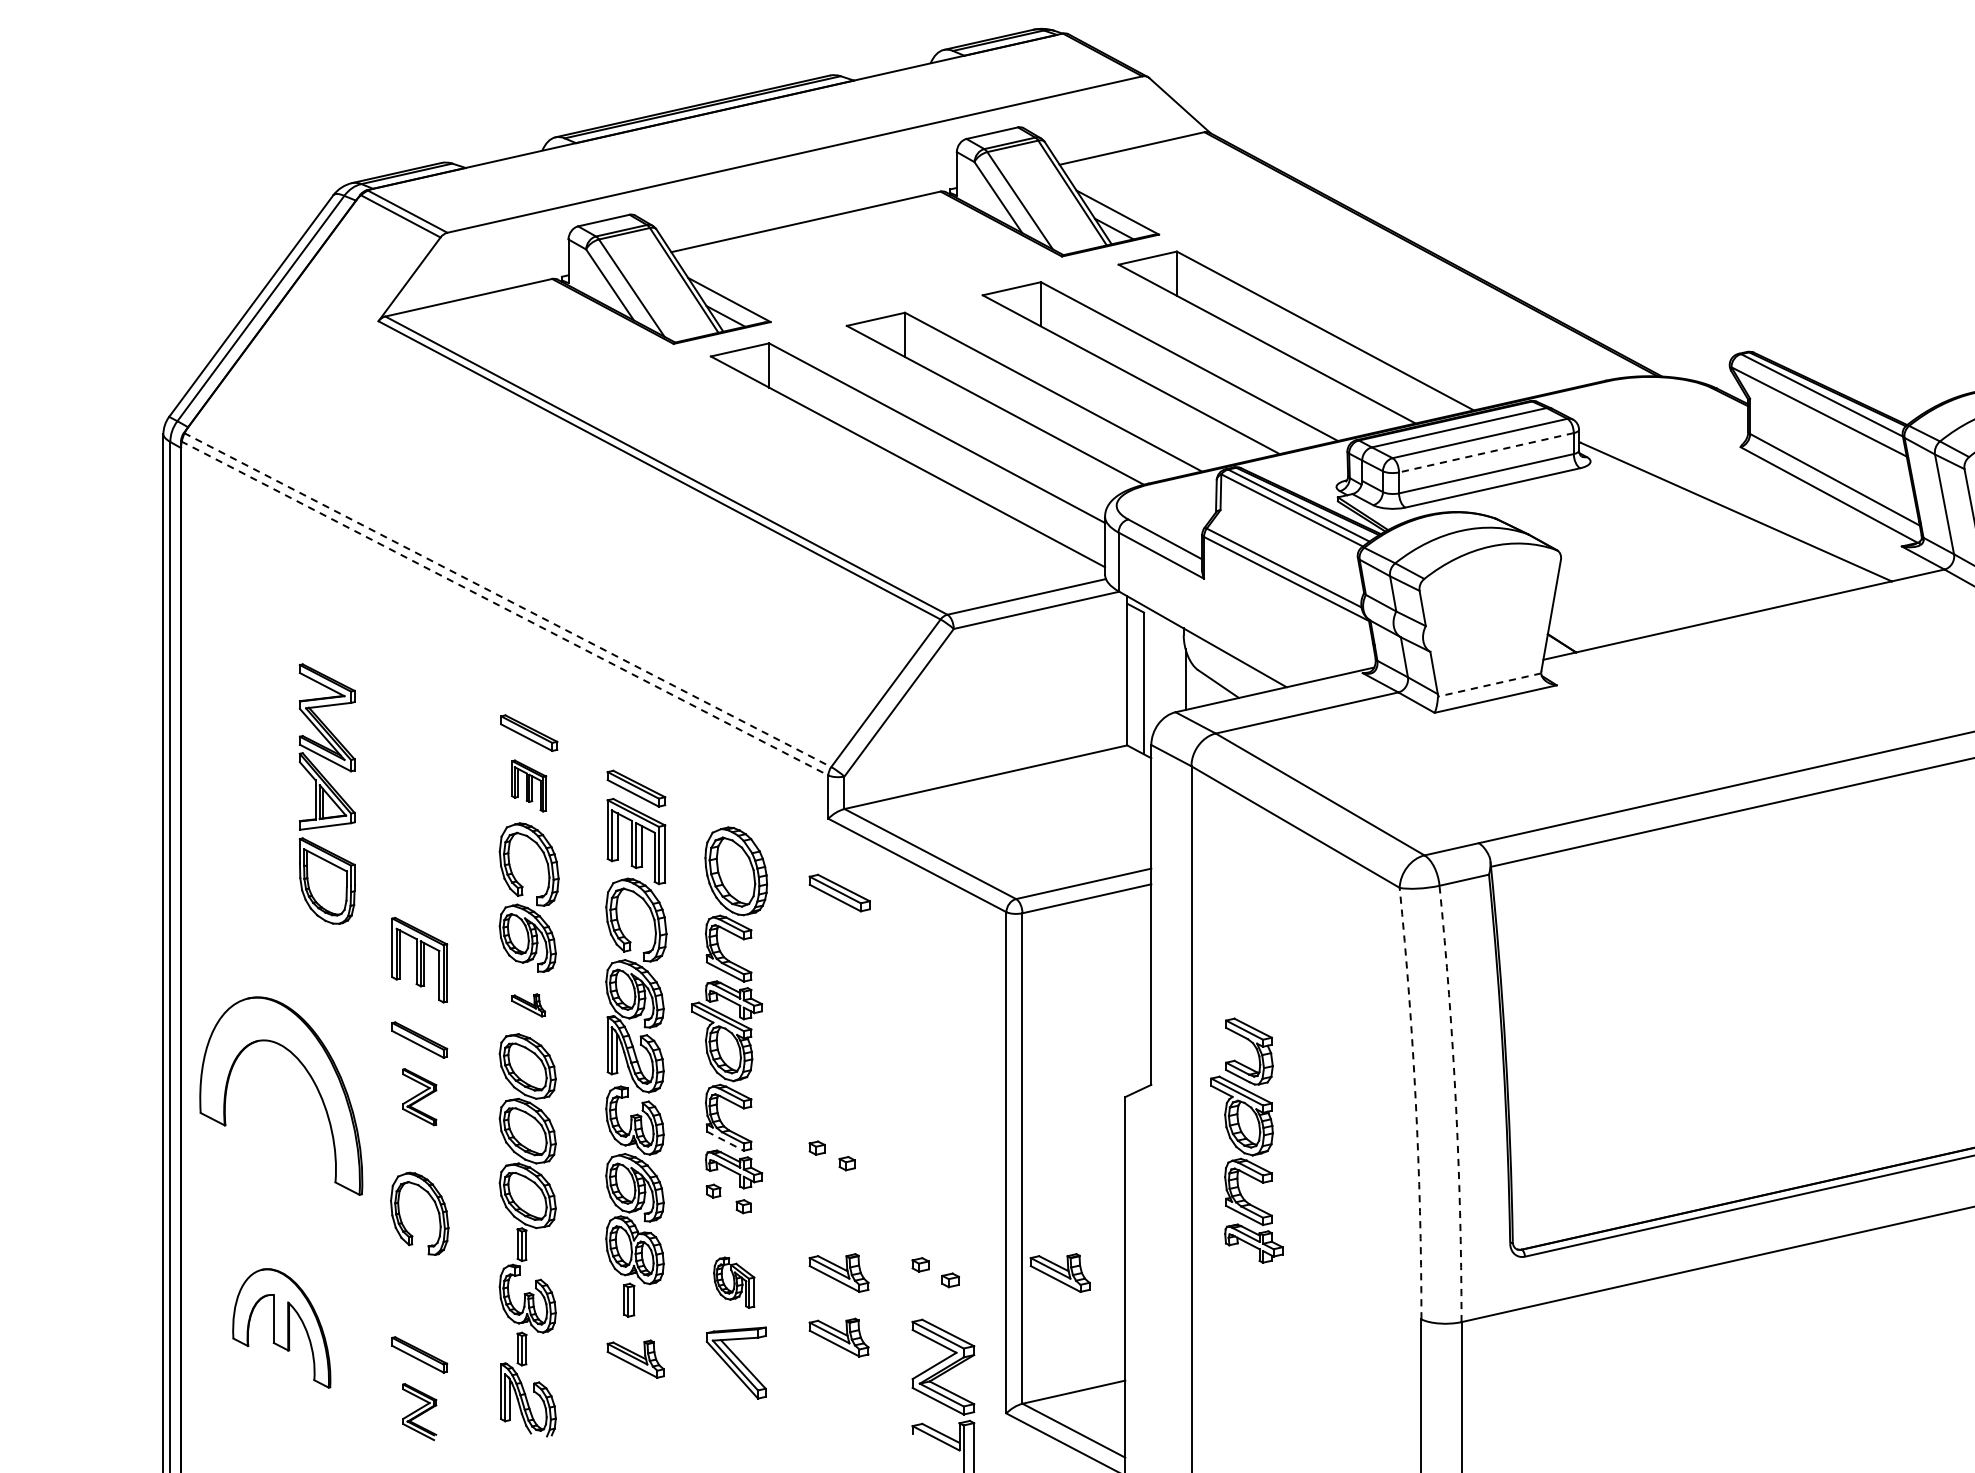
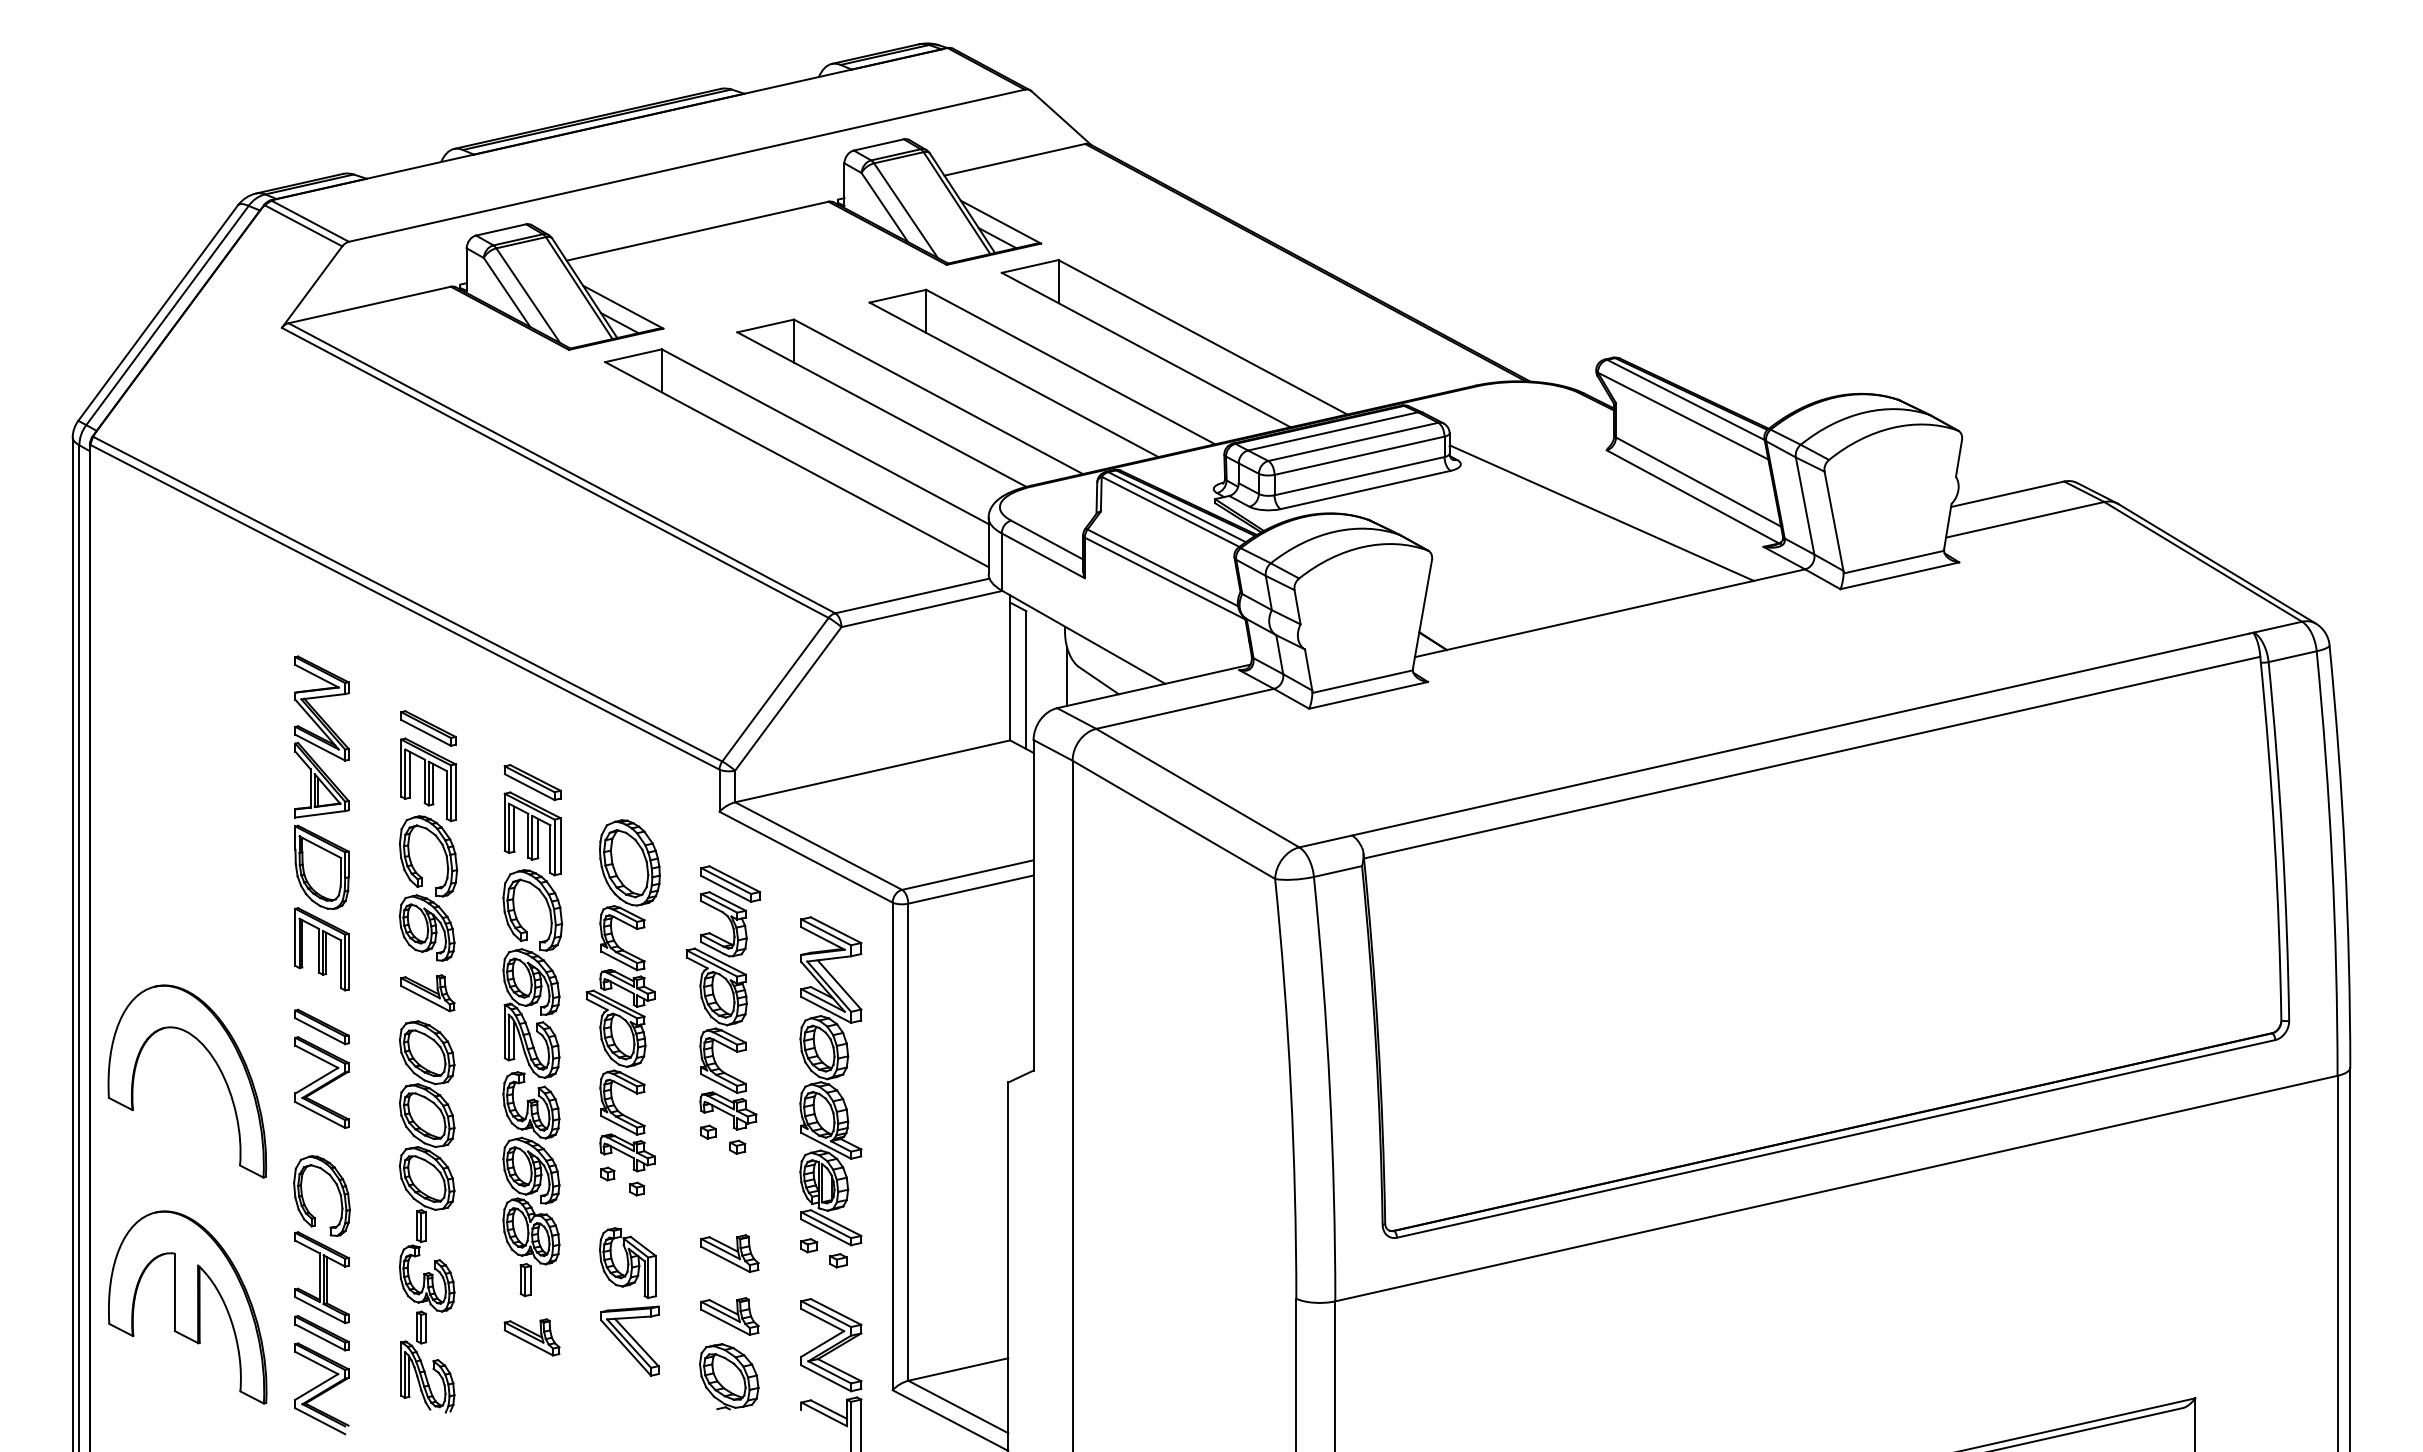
line: (1486, 452) -> (1359, 455), dashed -> solid
line: (507, 600) -> (407, 599), dashed -> solid
line: (505, 608) -> (405, 607), dashed -> solid
line: (1489, 684) -> (1362, 681), dashed -> solid
part: (529, 785) -> (428, 779), size x1.67
part: (326, 793) -> (321, 782), moved
part: (528, 1005) -> (427, 993), size x1.67
part: (942, 1096) -> (830, 1081), added
part: (419, 1097) -> (321, 1082), size x1.67
arc: (1415, 1103) -> (1290, 1088), dashed -> solid
arc: (1455, 1103) -> (1329, 1088), dashed -> solid
part: (1246, 1140) -> (721, 1010), moved
line: (725, 1141) -> (619, 1125), dashed -> solid
part: (1059, 1272) -> (944, 1253), removed
part: (733, 1282) -> (627, 1262), size x1.43
part: (419, 1297) -> (321, 1277), added
part: (281, 1328) -> (187, 1307), size x1.67
part: (838, 1399) -> (729, 1376), added
part: (419, 1411) -> (321, 1388), size x1.67

